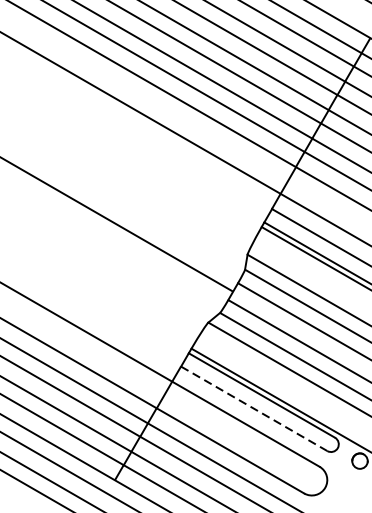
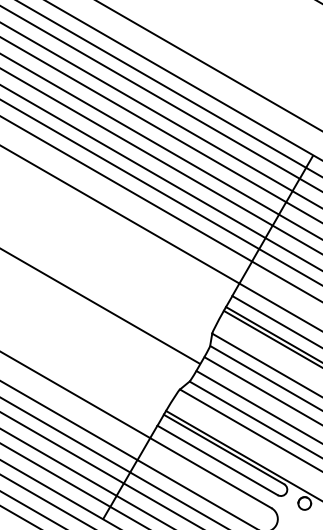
line: (255, 408) -> (218, 460), dashed -> solid

